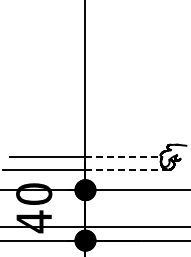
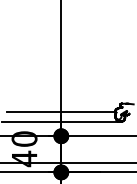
line: (123, 156) -> (88, 112), dashed -> solid
line: (127, 169) -> (91, 121), dashed -> solid

